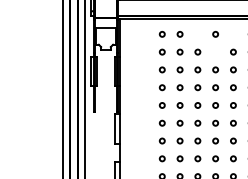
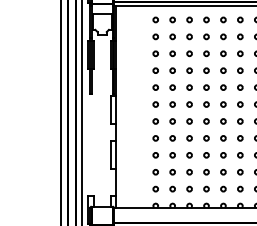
circle: (197, 33) -> (189, 19), added
circle: (233, 33) -> (223, 19), added
circle: (215, 51) -> (206, 36), added

